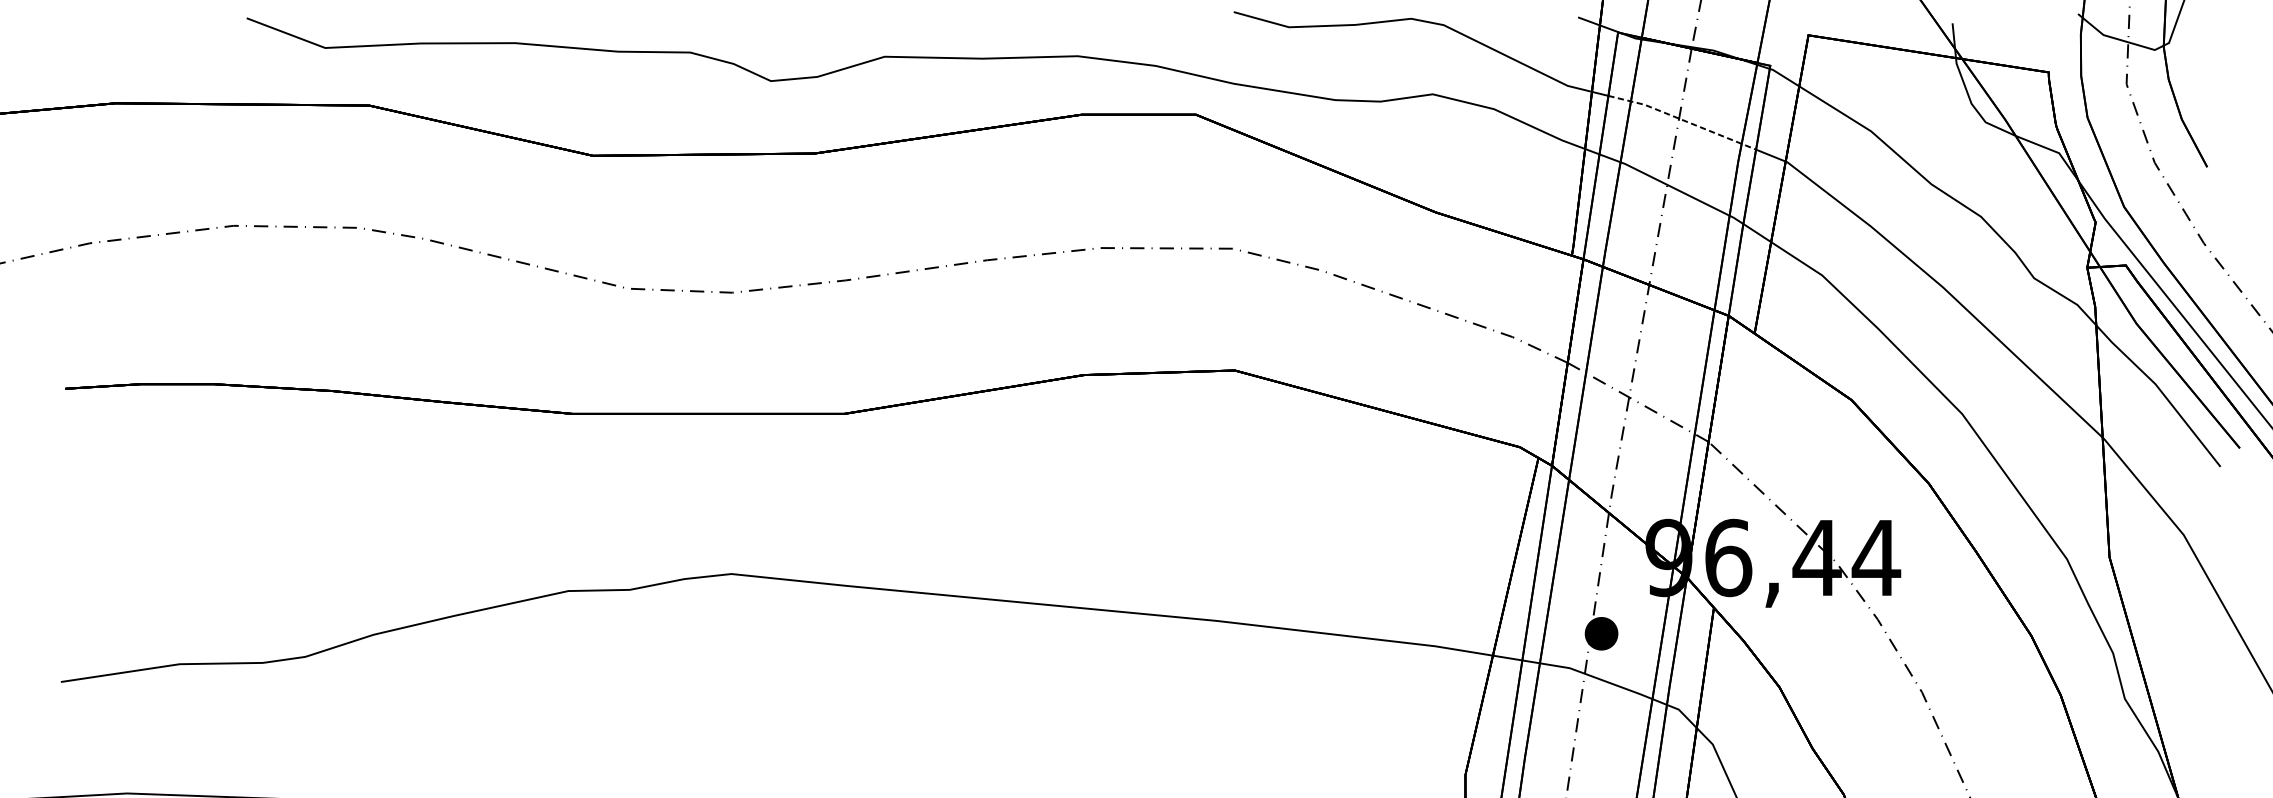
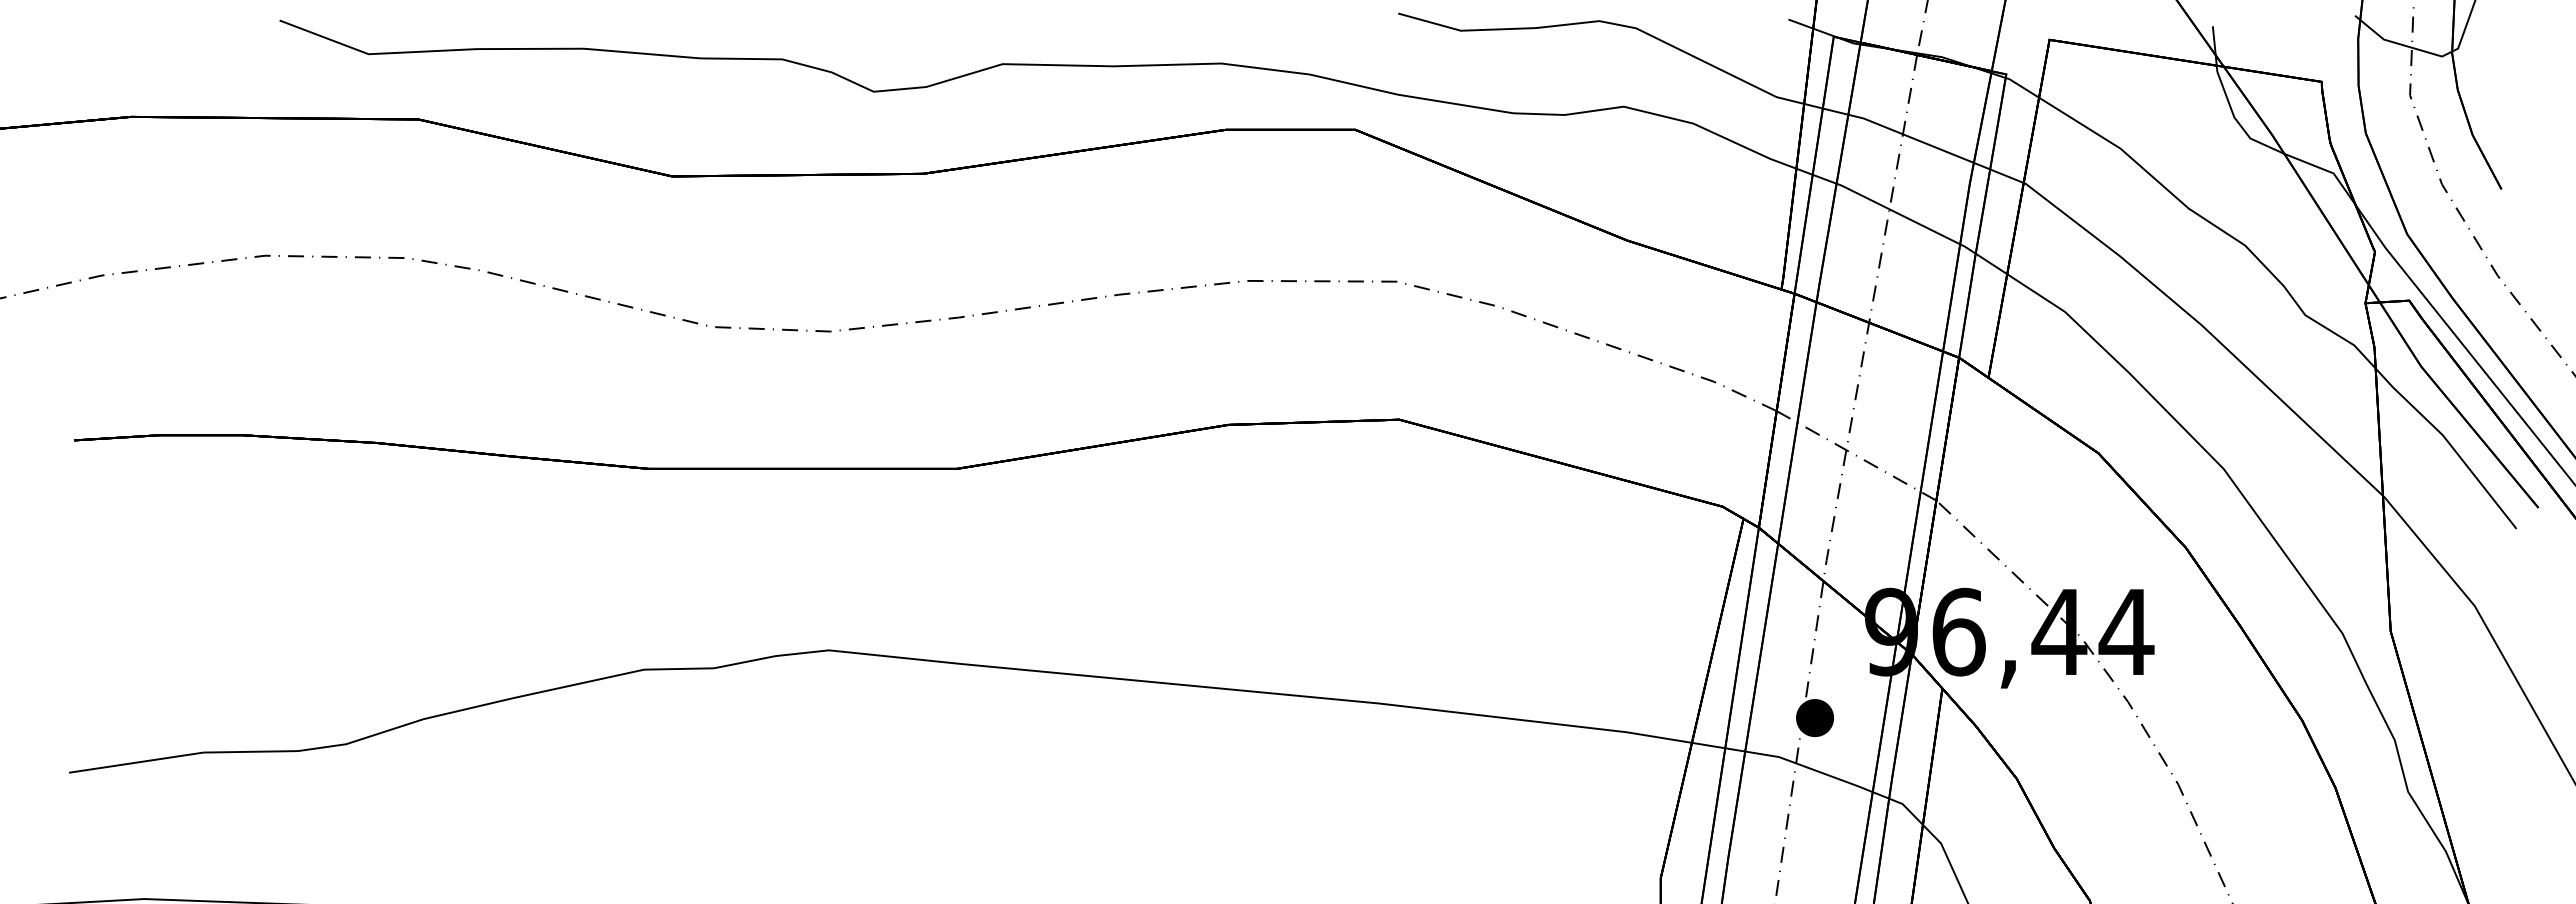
line: (1682, 119) -> (1906, 135), dashed -> solid

